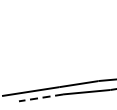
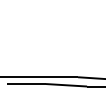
line: (40, 98) -> (26, 84), dashed -> solid

